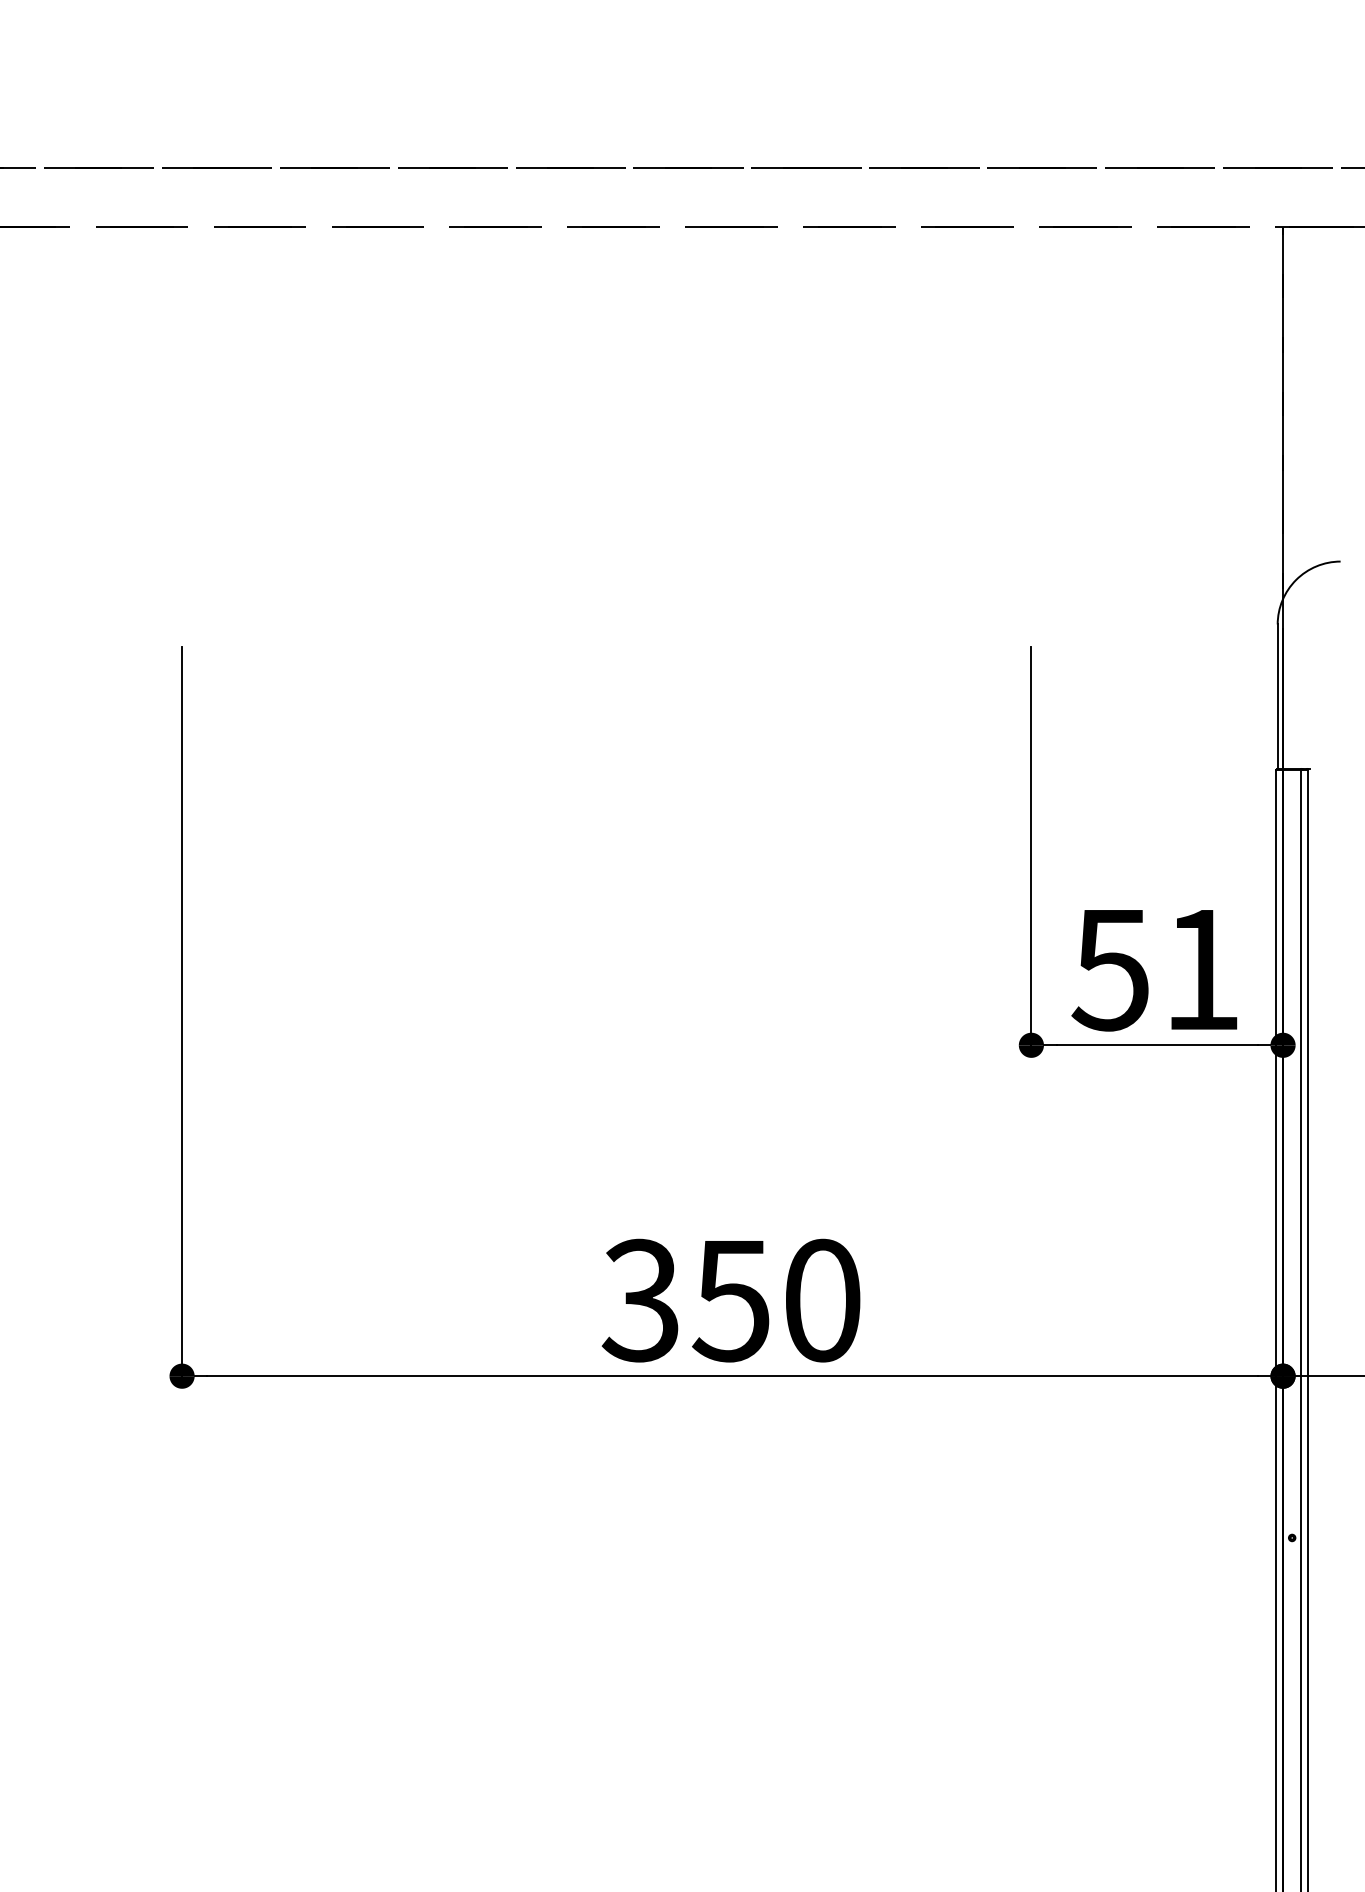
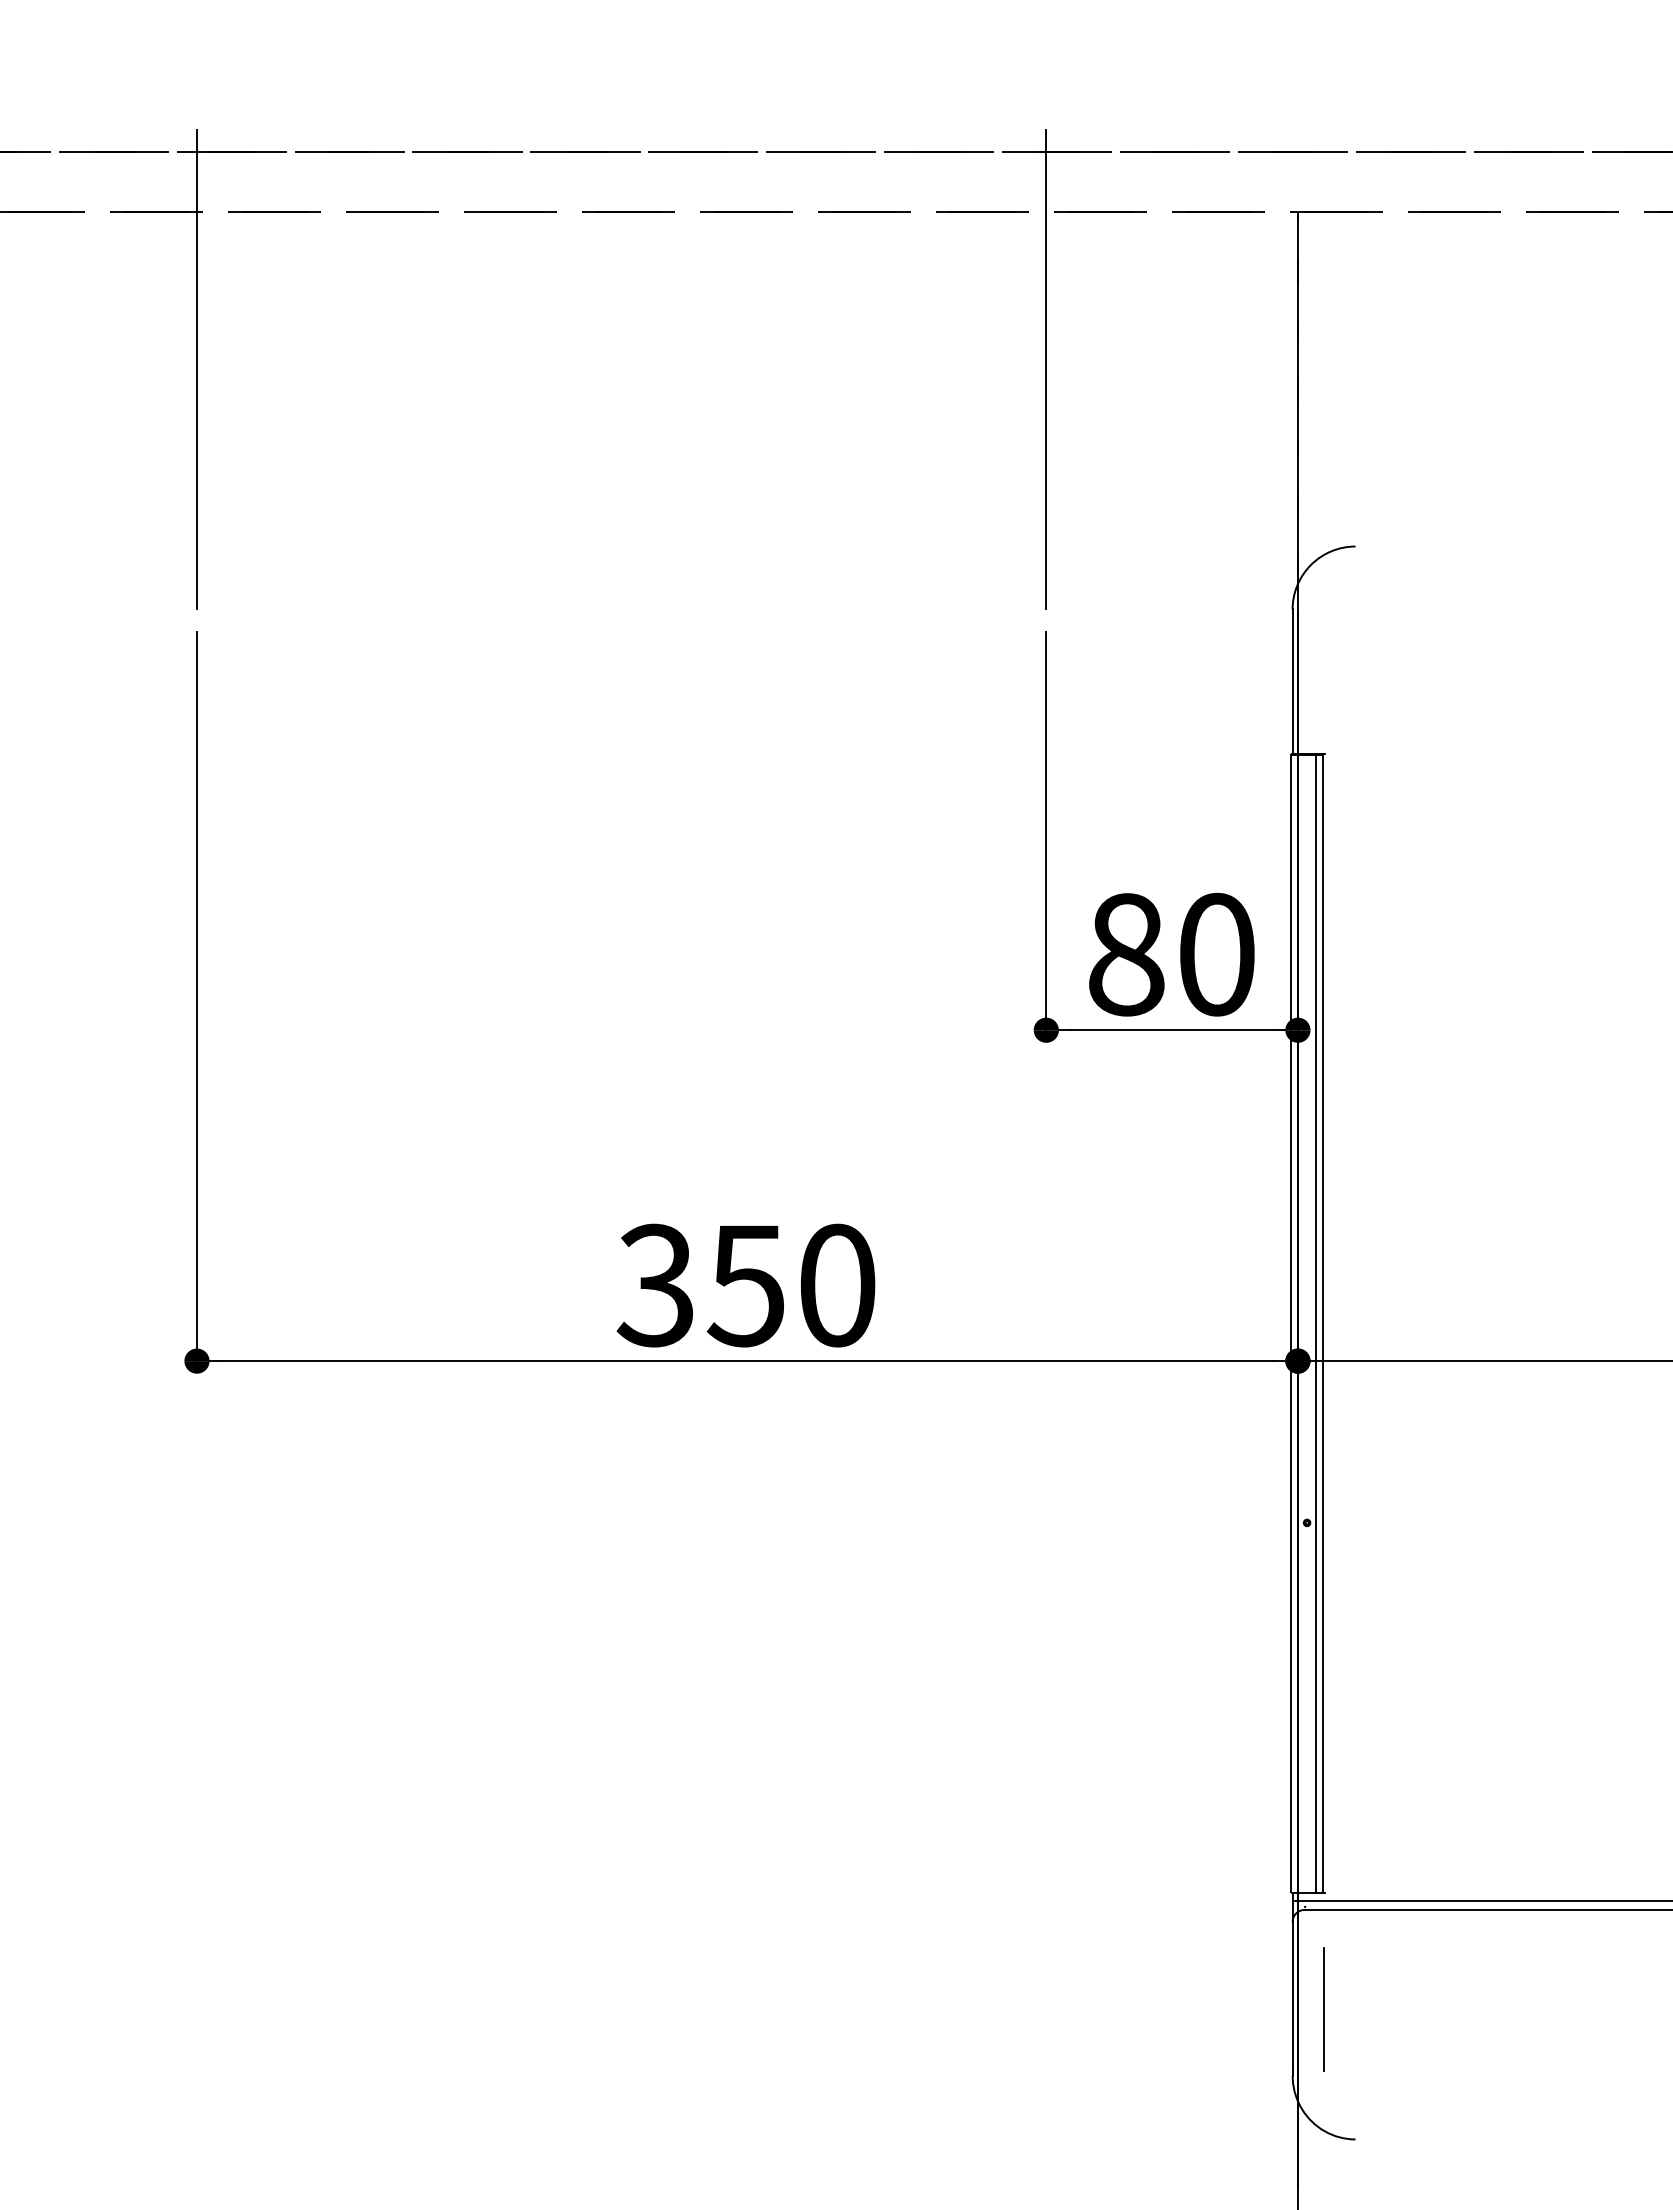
line: (181, 384) -> (196, 369), added
line: (1031, 384) -> (1046, 369), added
text: (1155, 969) -> (1170, 954), 51 -> 80

